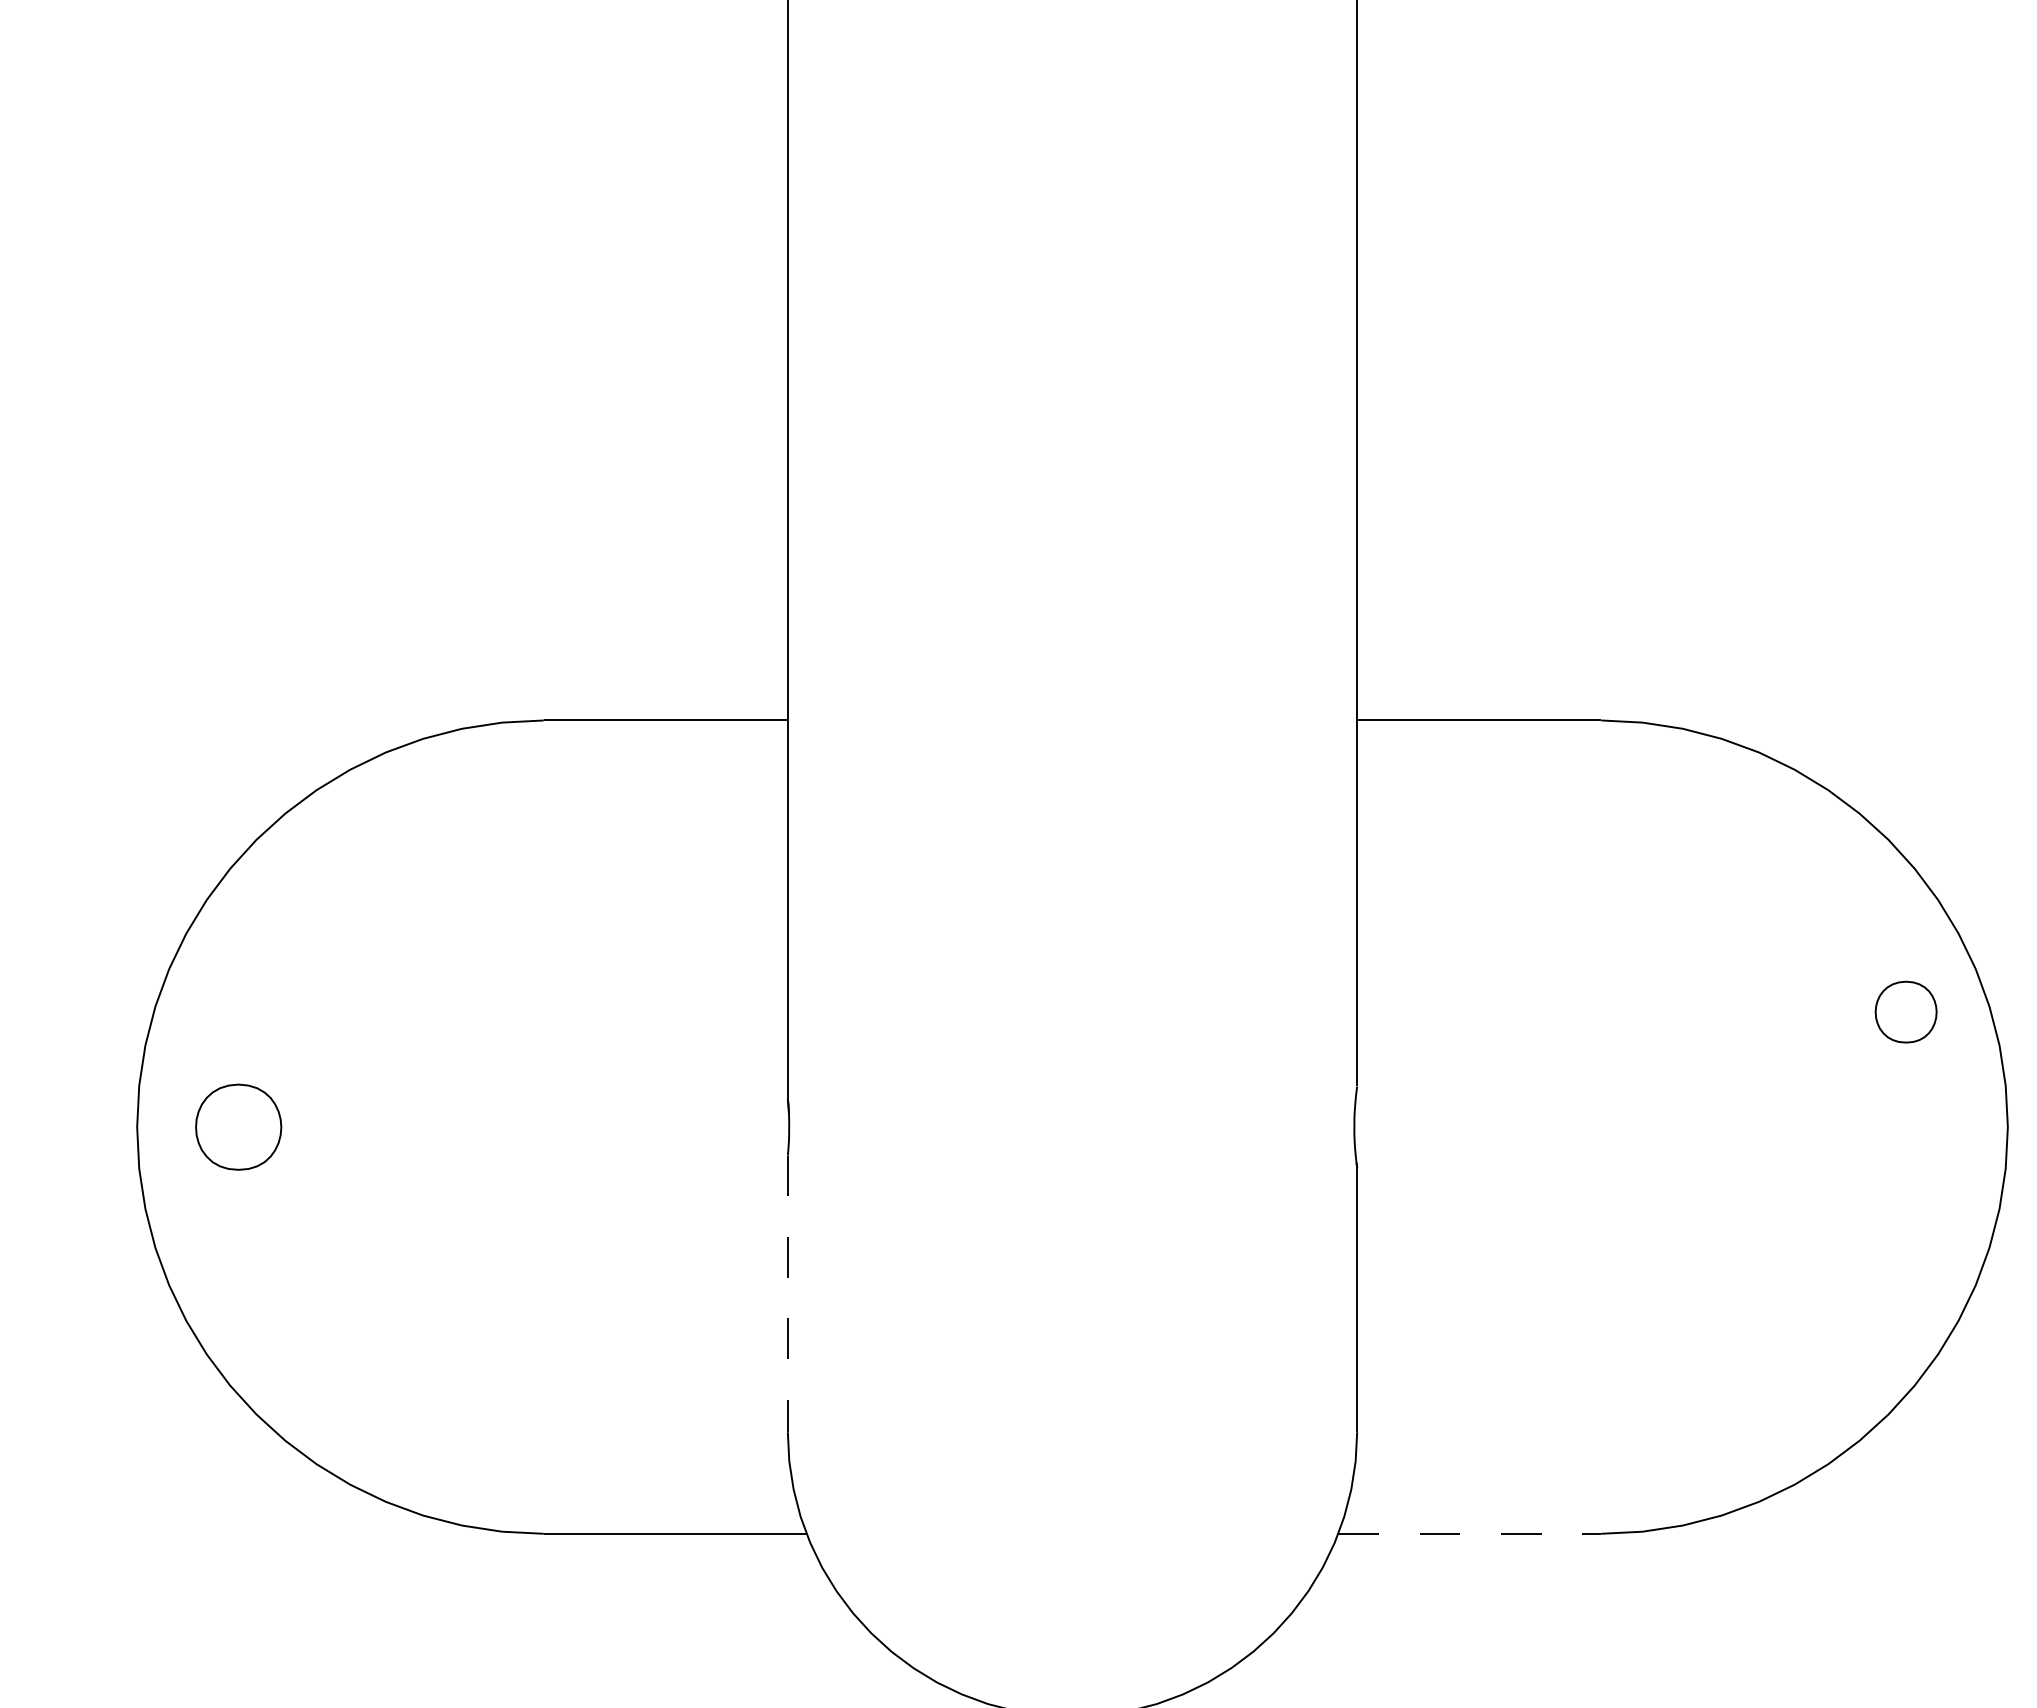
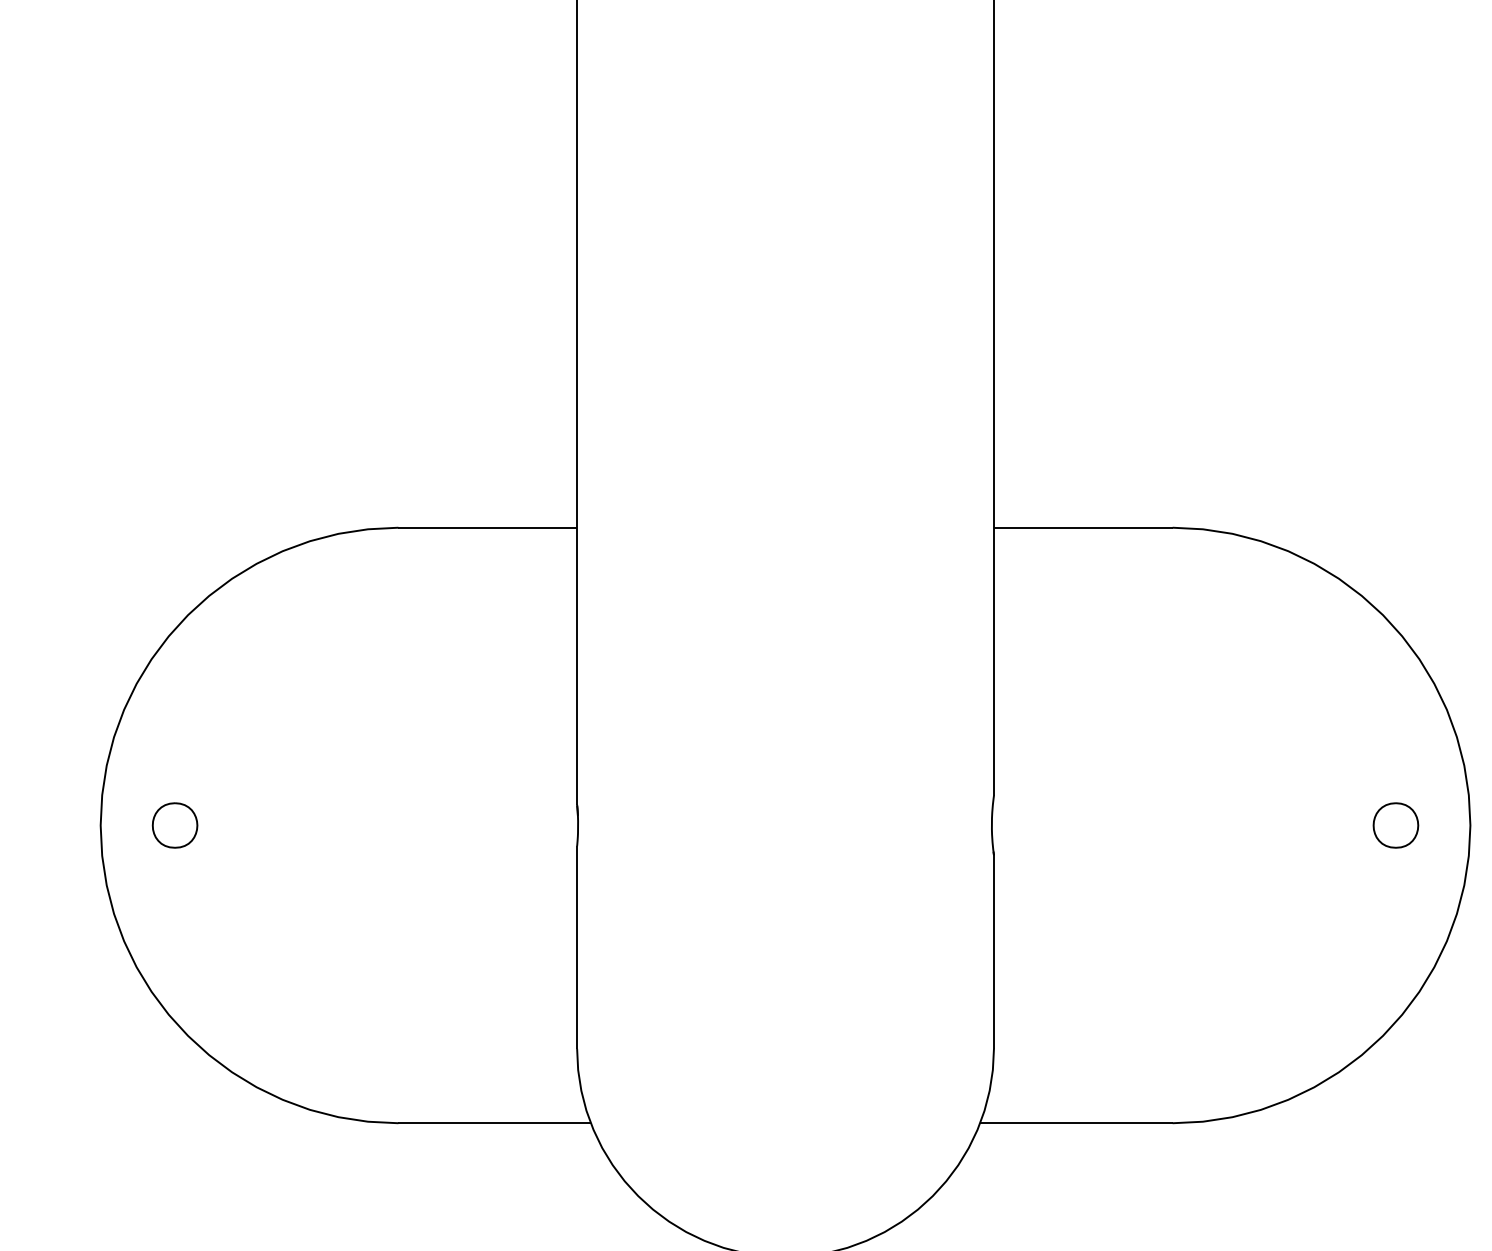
part: (1905, 1011) -> (1395, 825), moved
part: (238, 1126) -> (174, 825), size x0.71
line: (787, 1294) -> (576, 948), dashed -> solid
line: (1470, 1533) -> (1076, 1123), dashed -> solid

